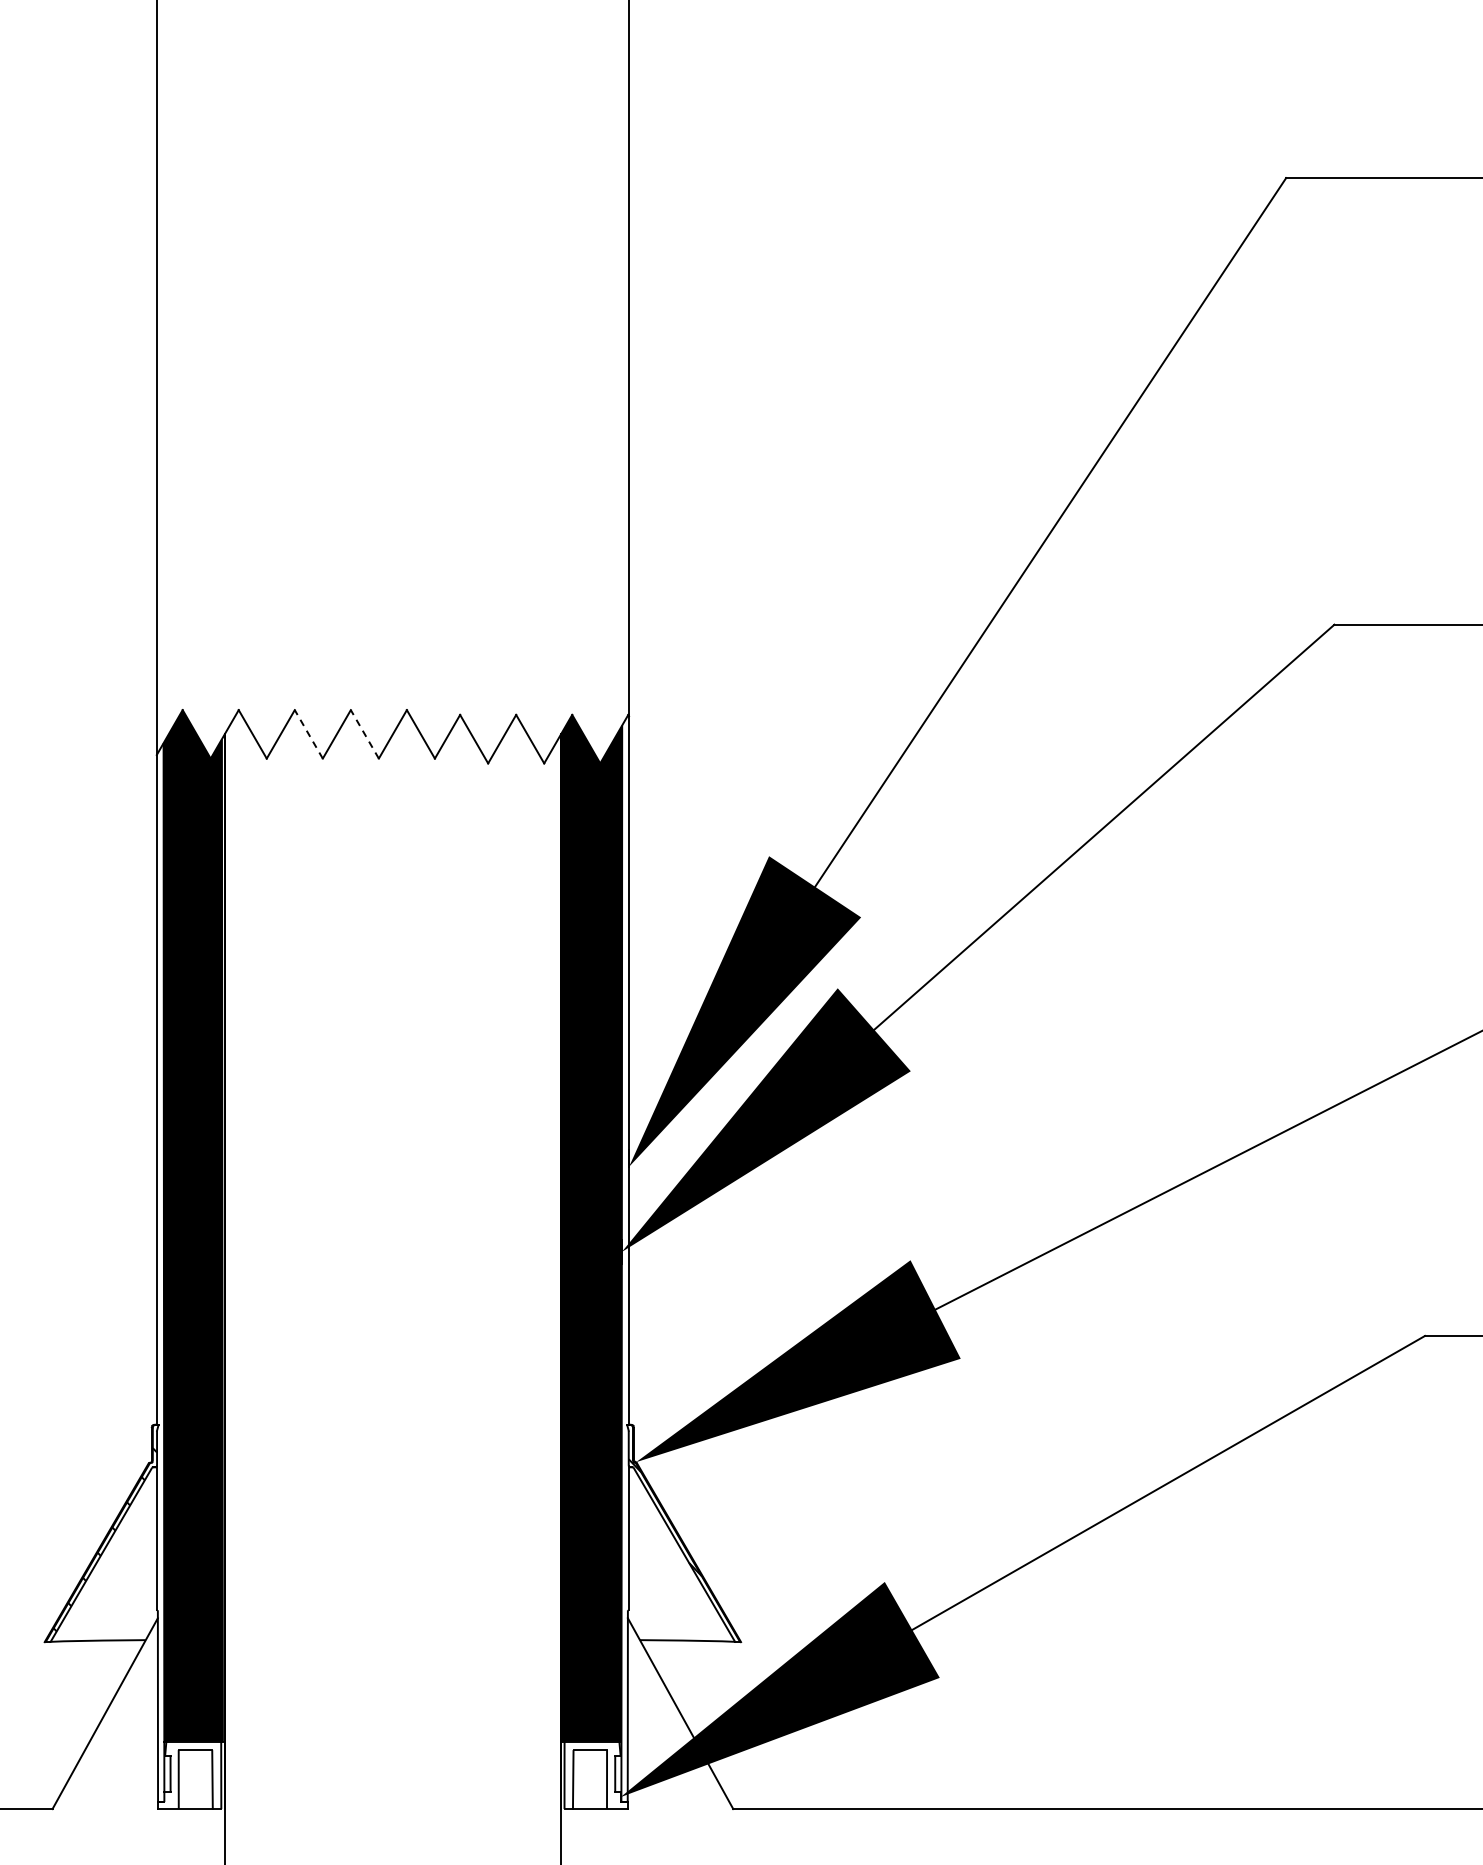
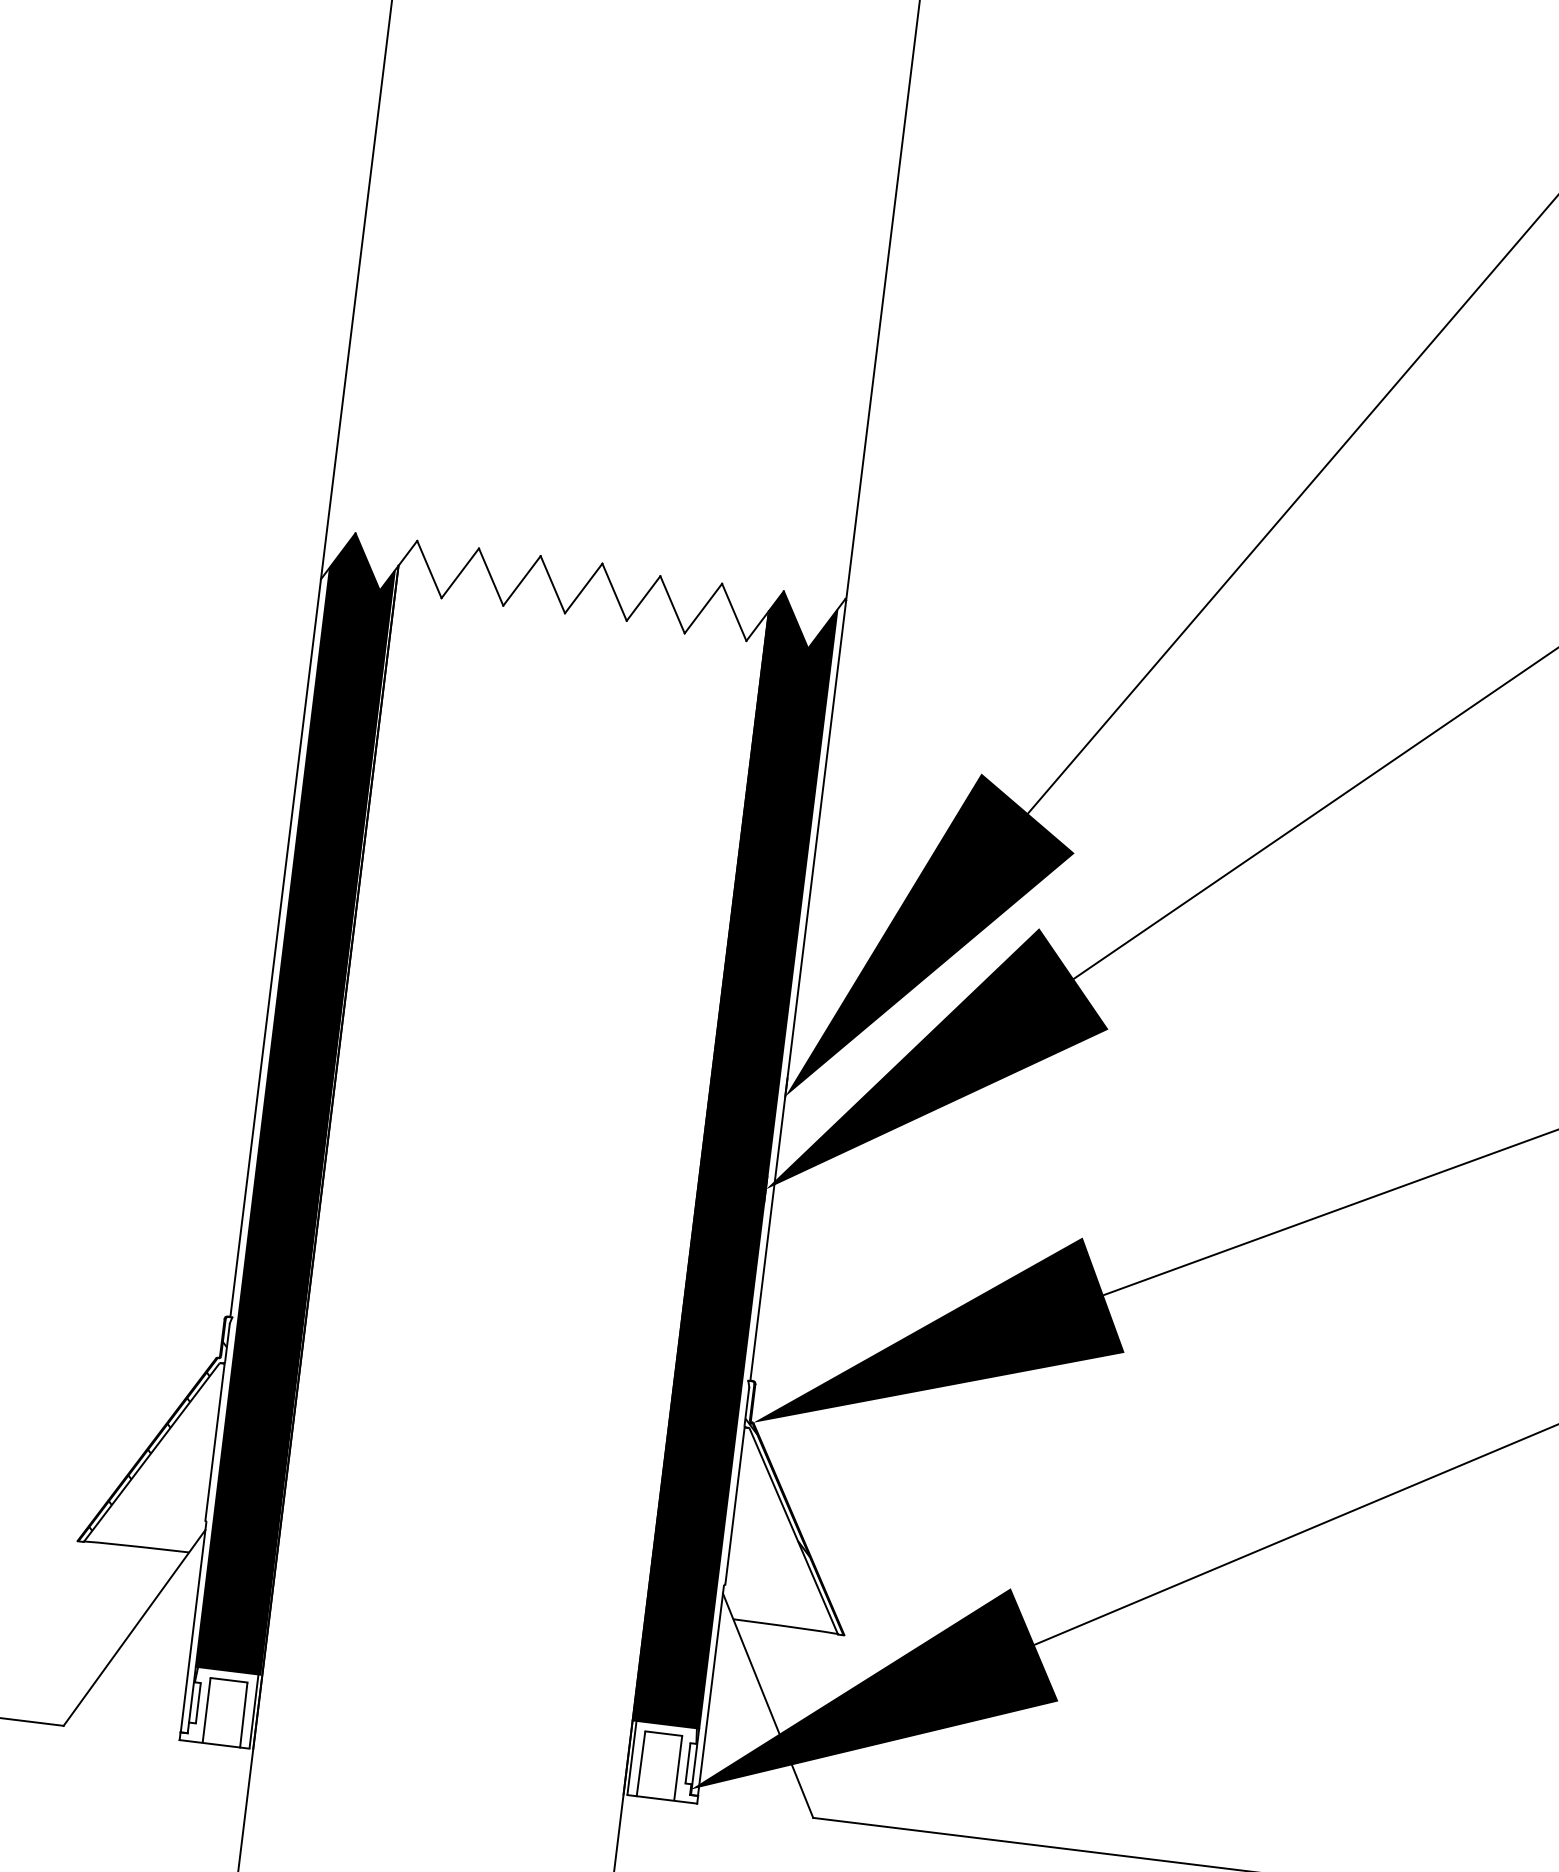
line: (308, 733) -> (490, 576), dashed -> solid
line: (364, 733) -> (552, 583), dashed -> solid

